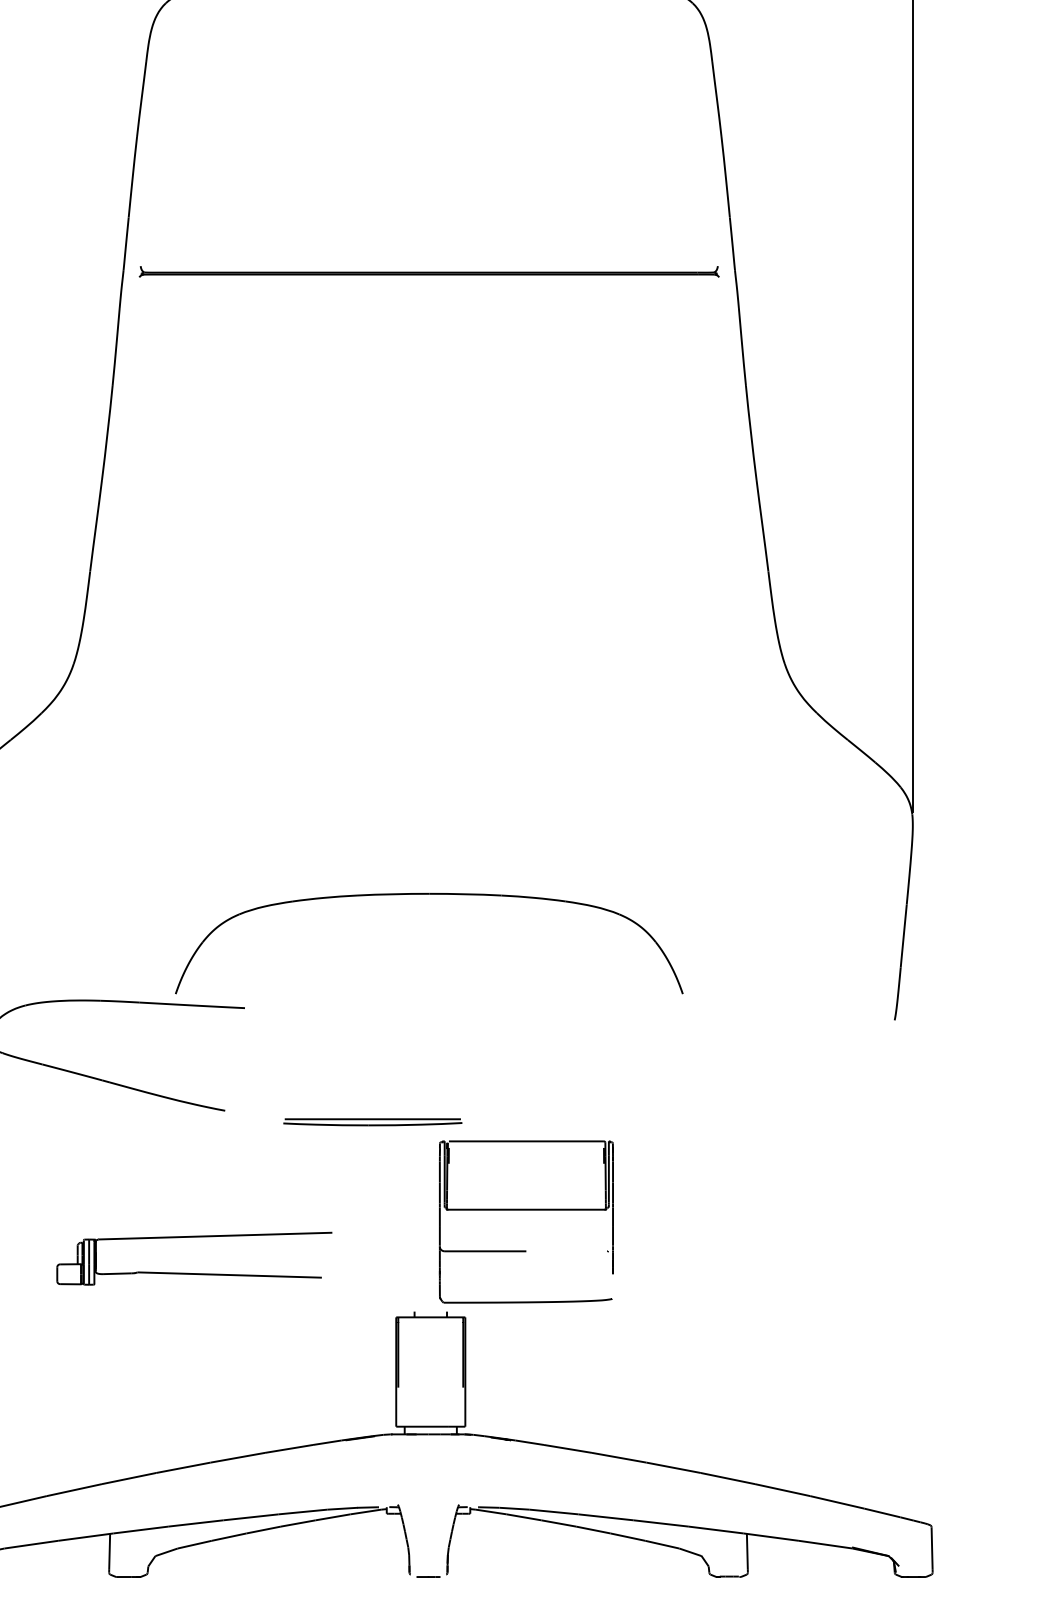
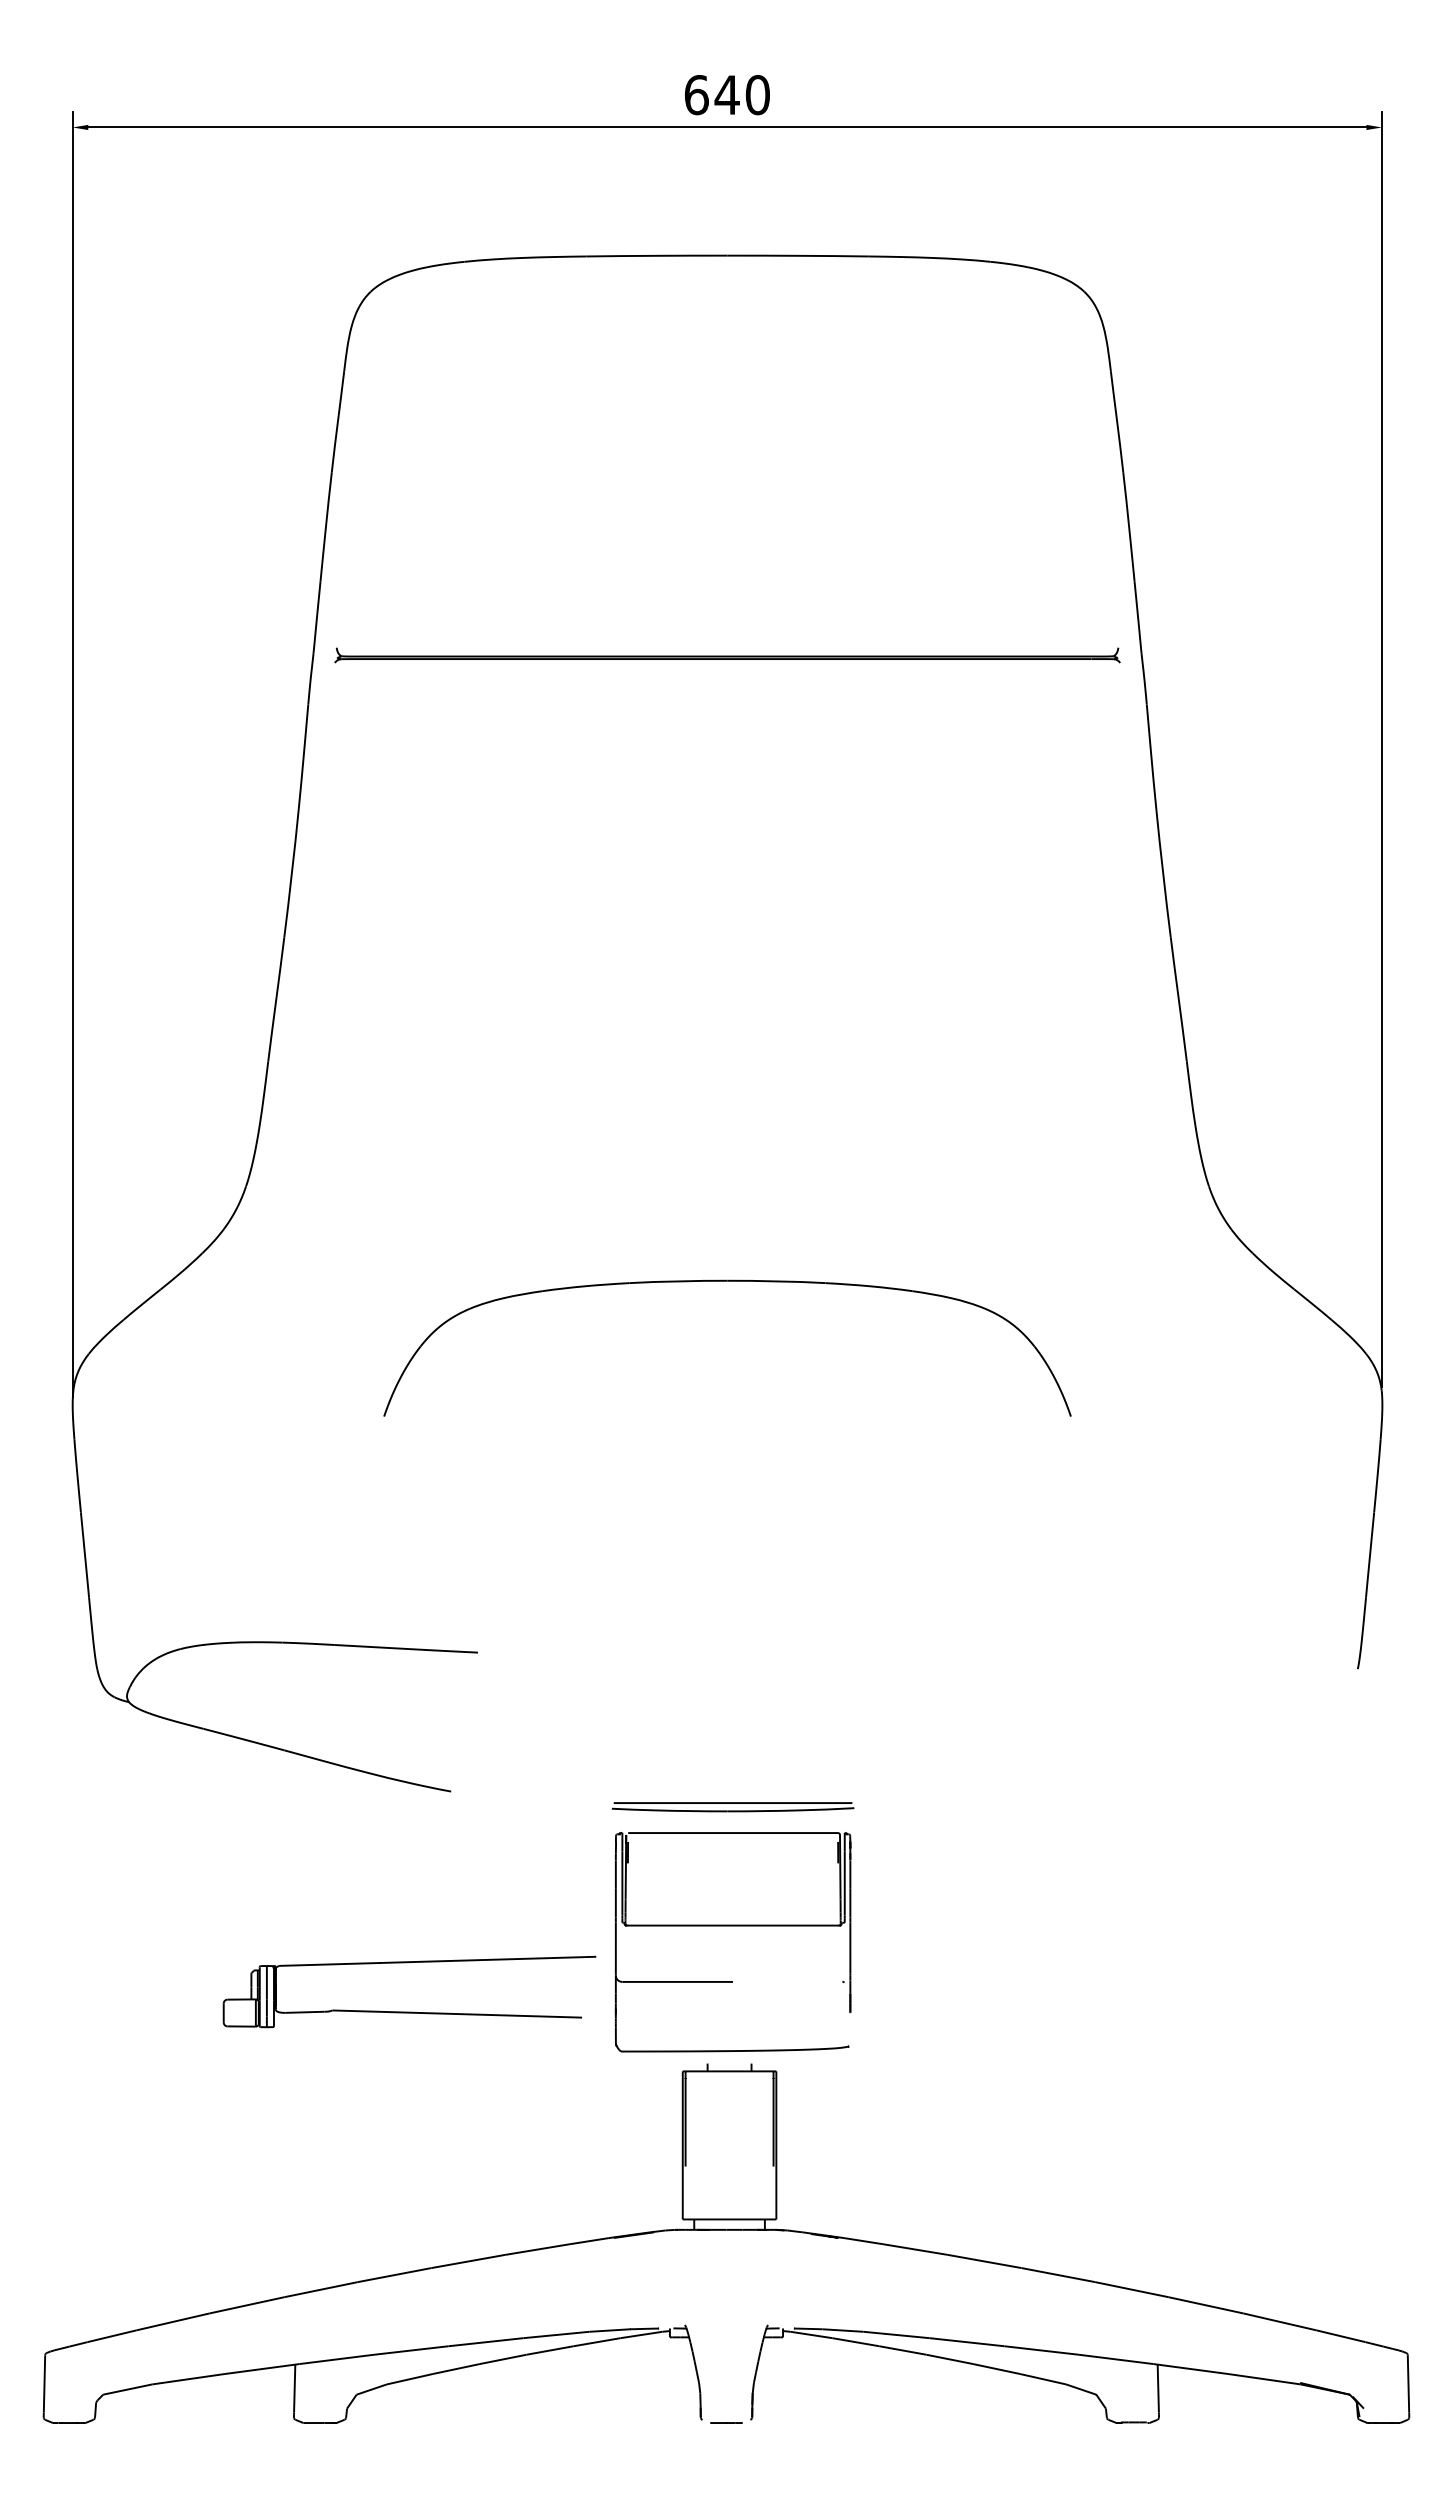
part: (429, 894) -> (727, 1281), moved
part: (372, 1122) -> (732, 1807), moved
part: (525, 1210) -> (732, 1926), moved

